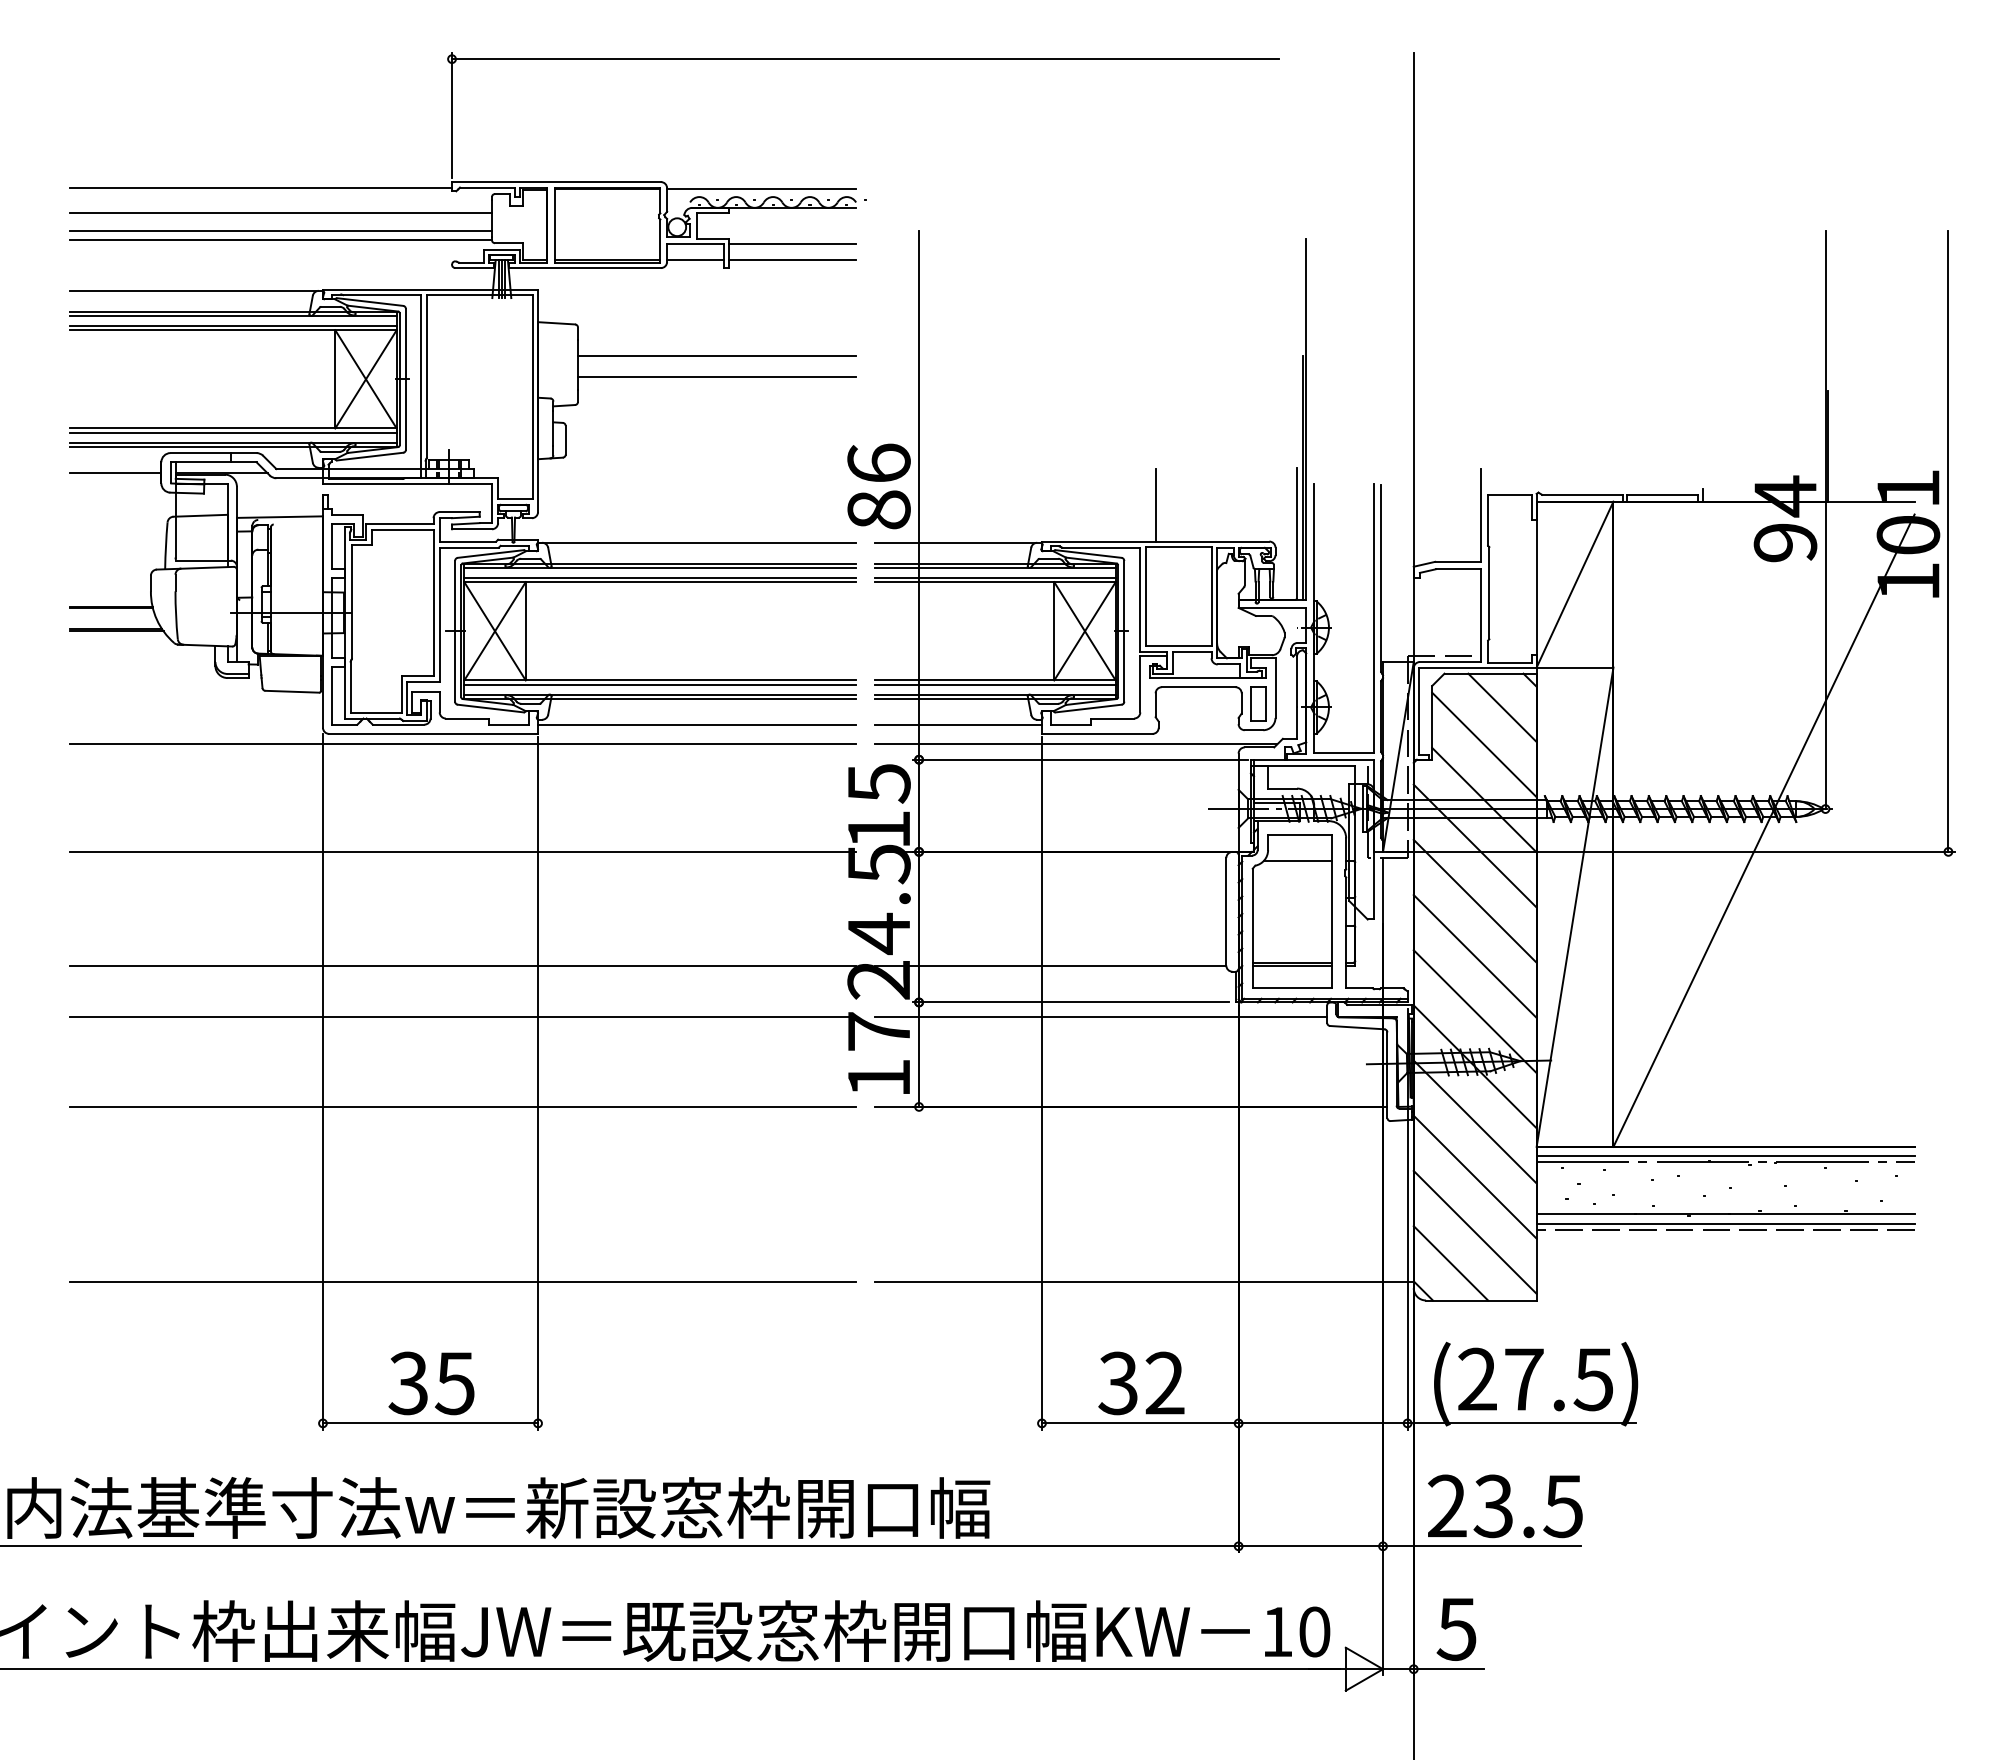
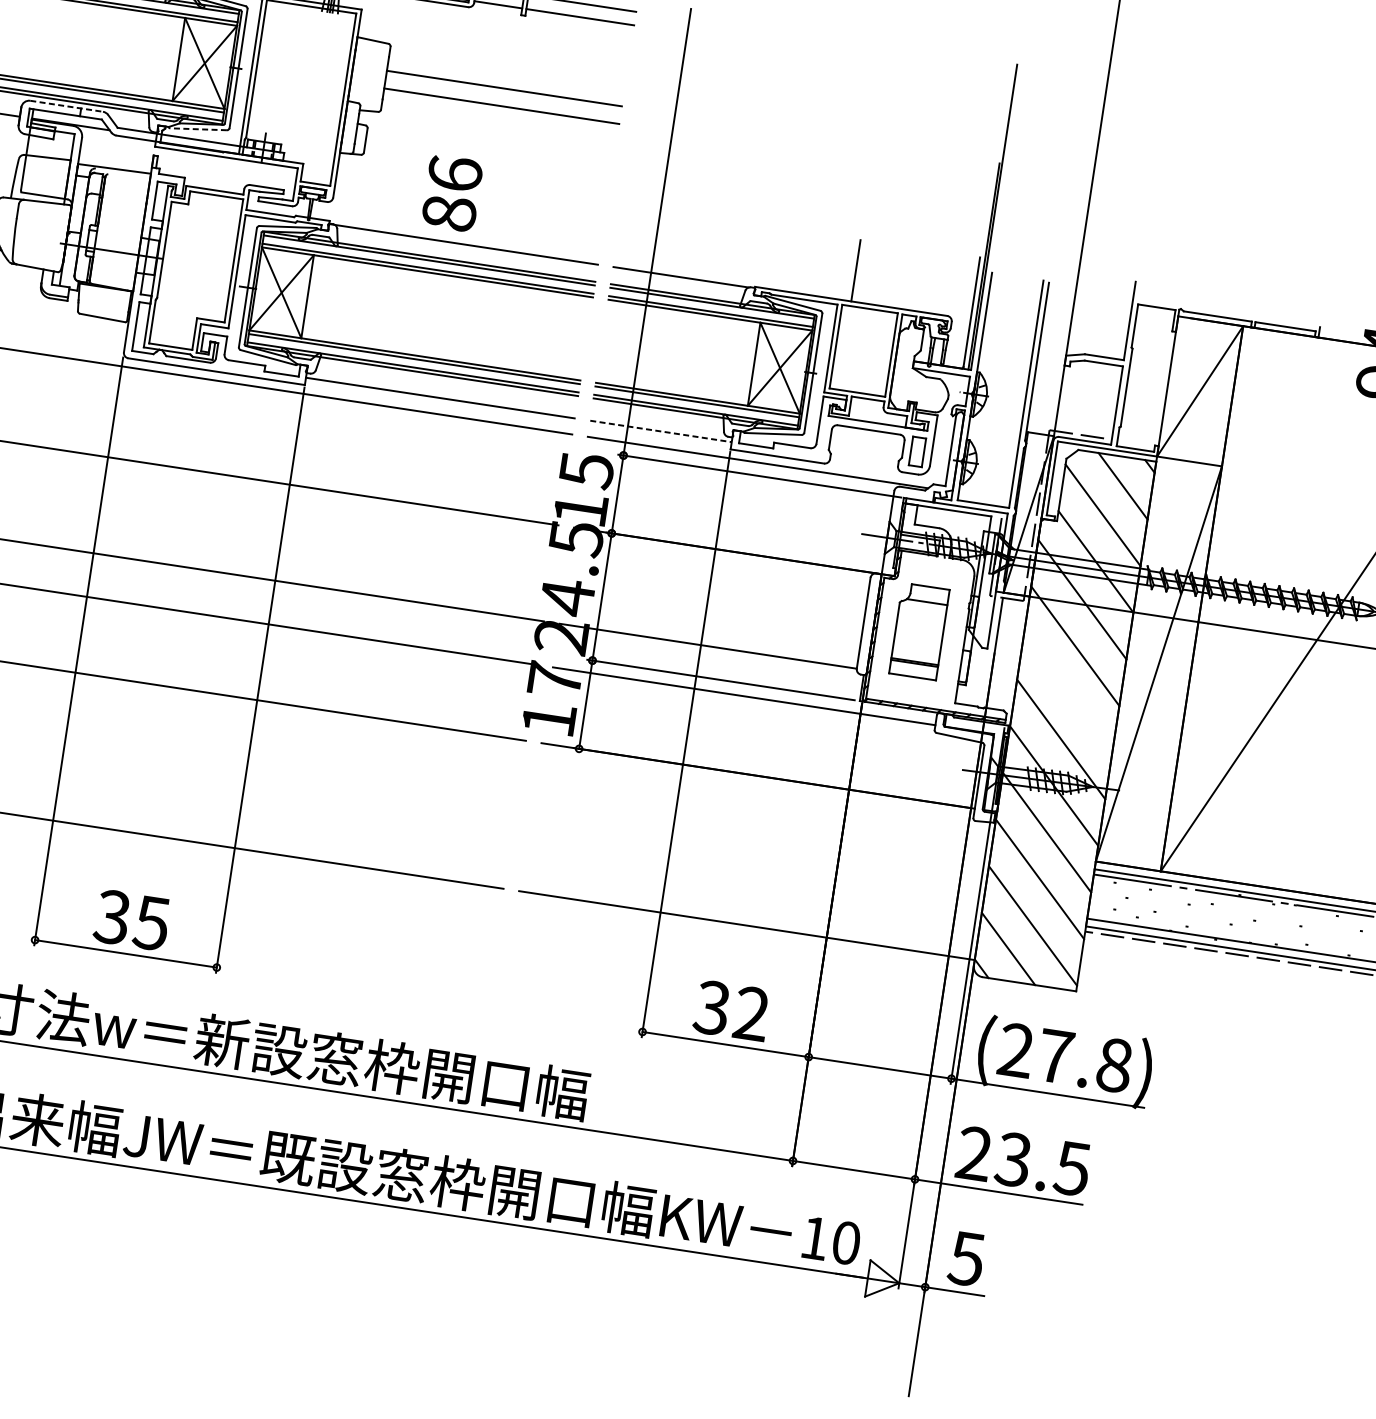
line: (214, 453) -> (67, 106), solid -> dashed
line: (369, 456) -> (197, 129), solid -> dashed
text: (878, 486) -> (451, 193), moved
line: (958, 725) -> (661, 431), solid -> dashed
part: (1291, 911) -> (918, 631), size x0.7
line: (1474, 956) -> (1067, 692), removed
text: (1593, 1379) -> (1114, 1065), (27.5) -> (27.8)

